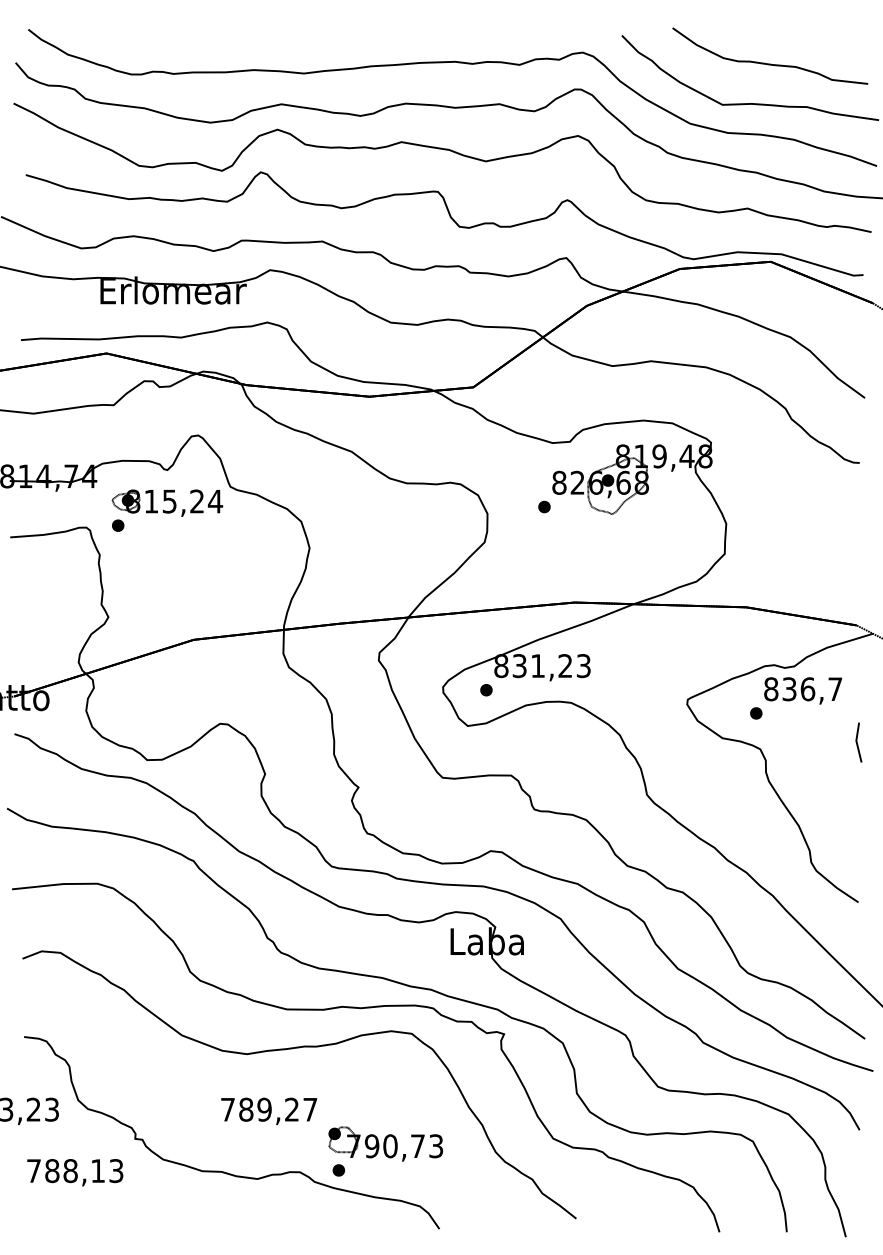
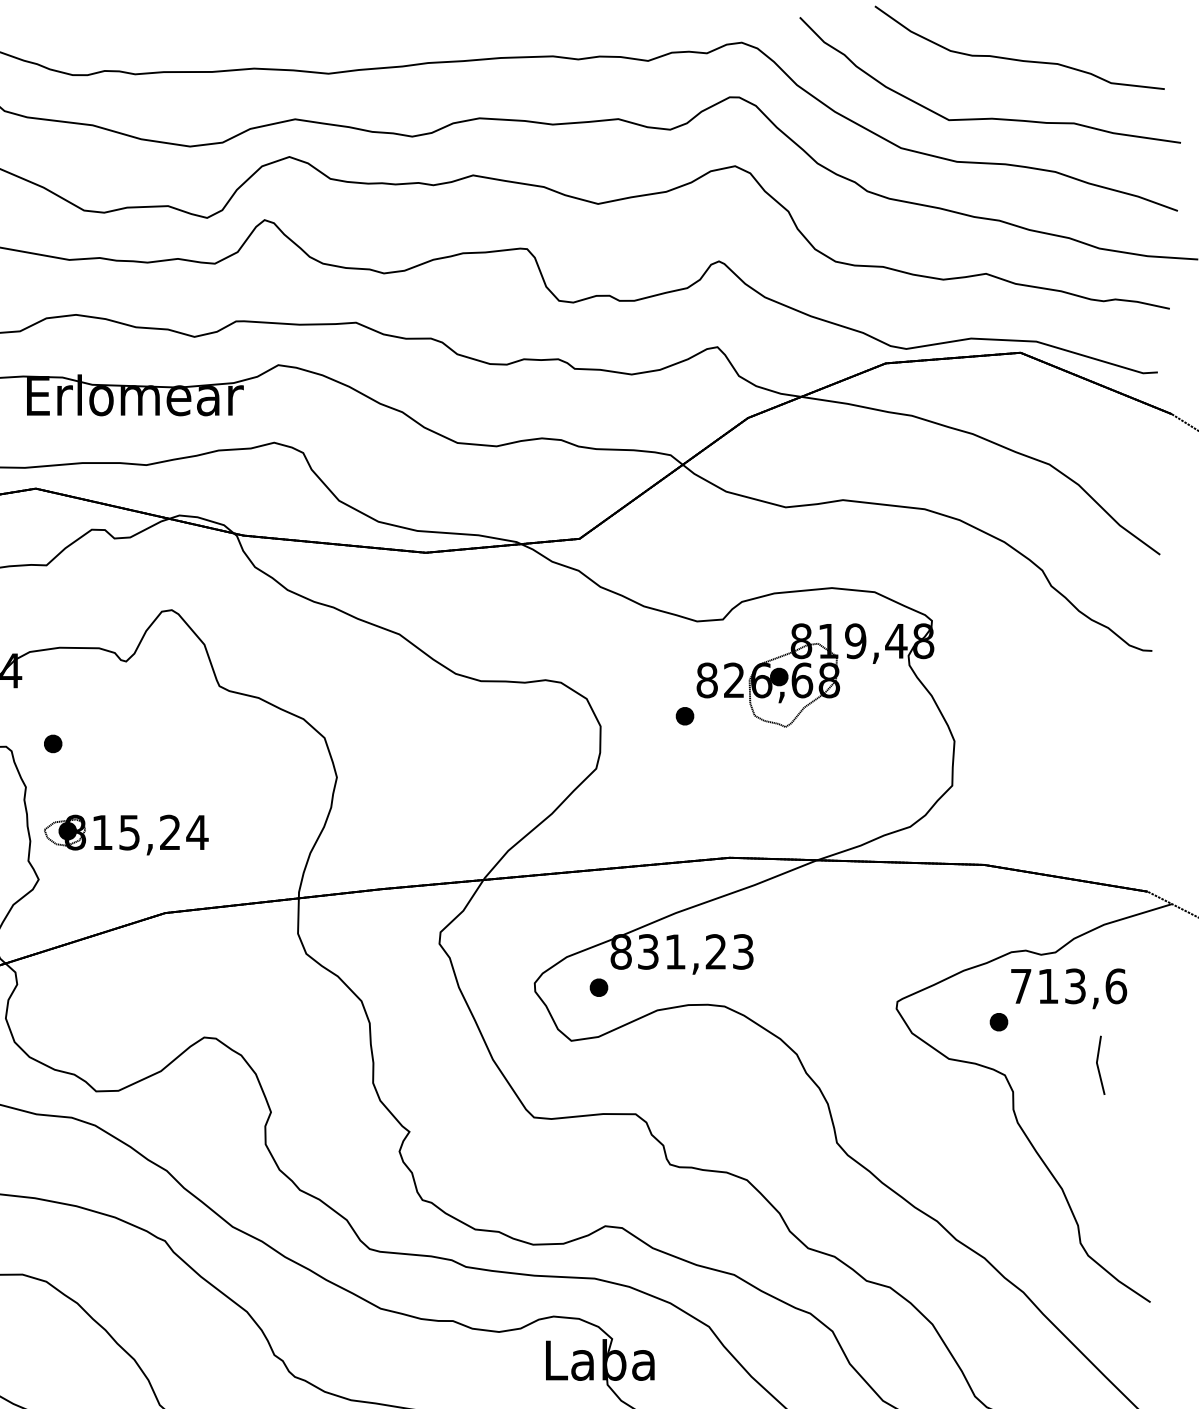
part: (167, 502) -> (126, 834), moved
text: (803, 689) -> (1068, 986), 836,7 -> 713,6
line: (857, 742) -> (1098, 1065), moved

